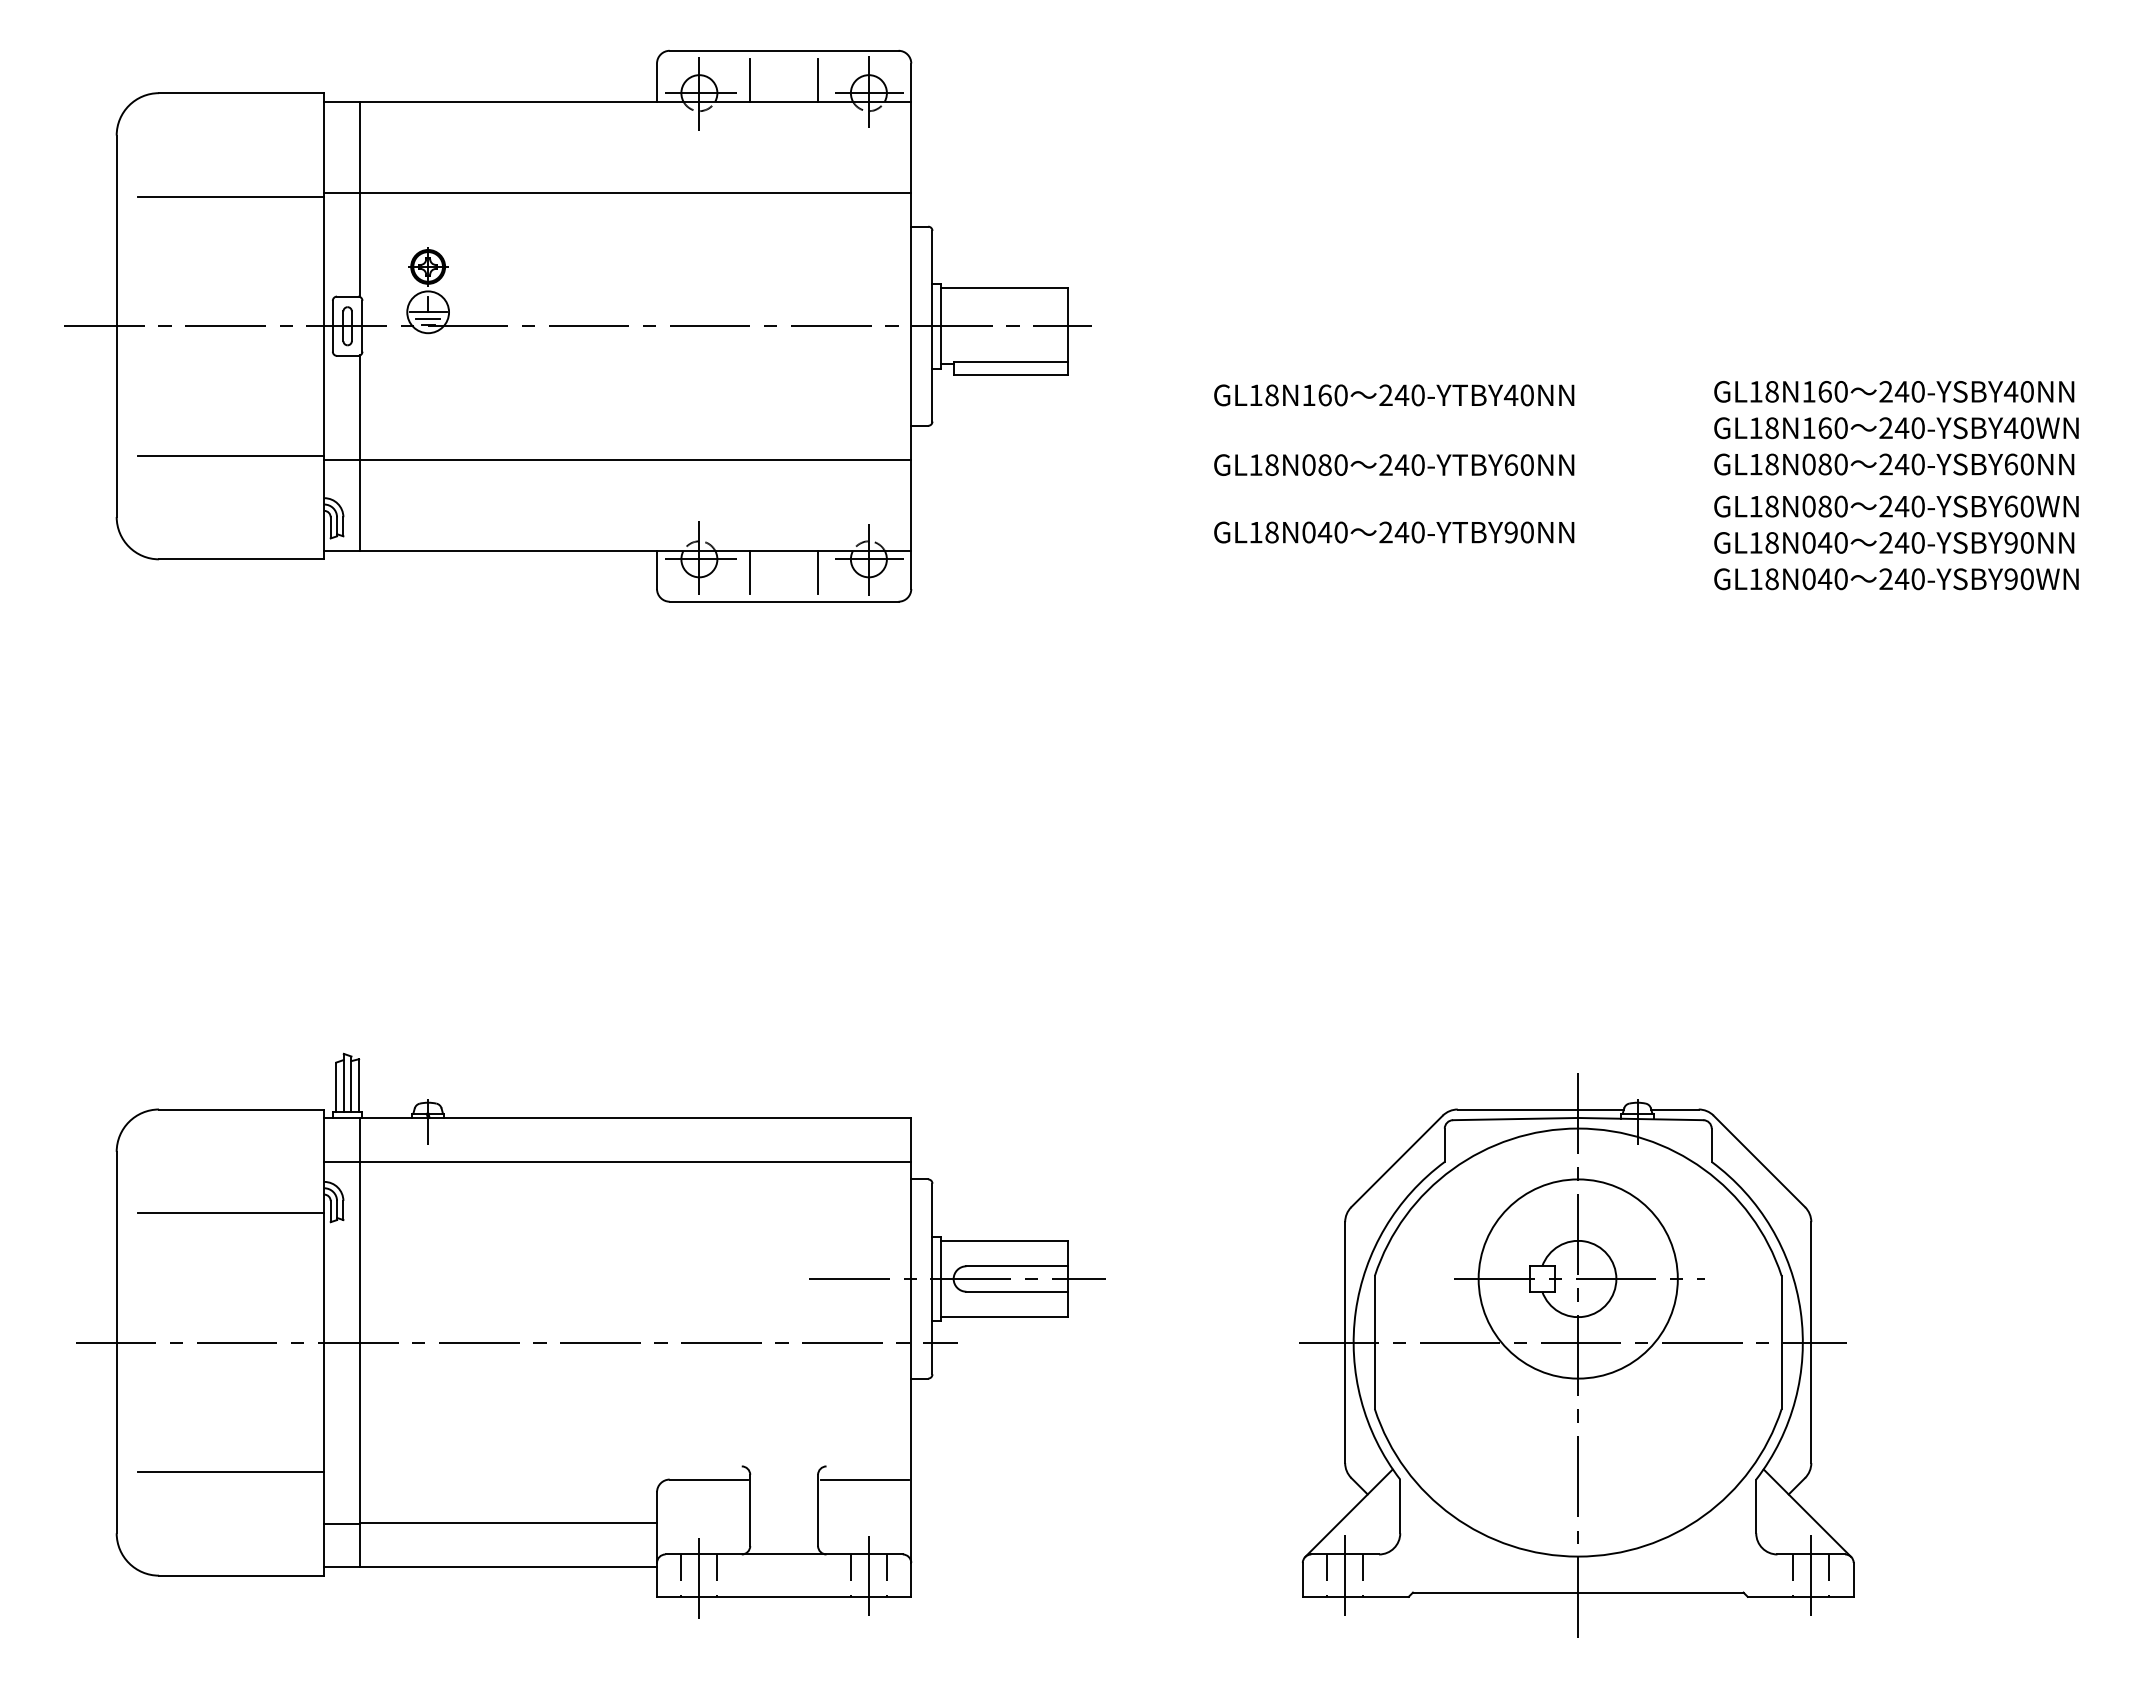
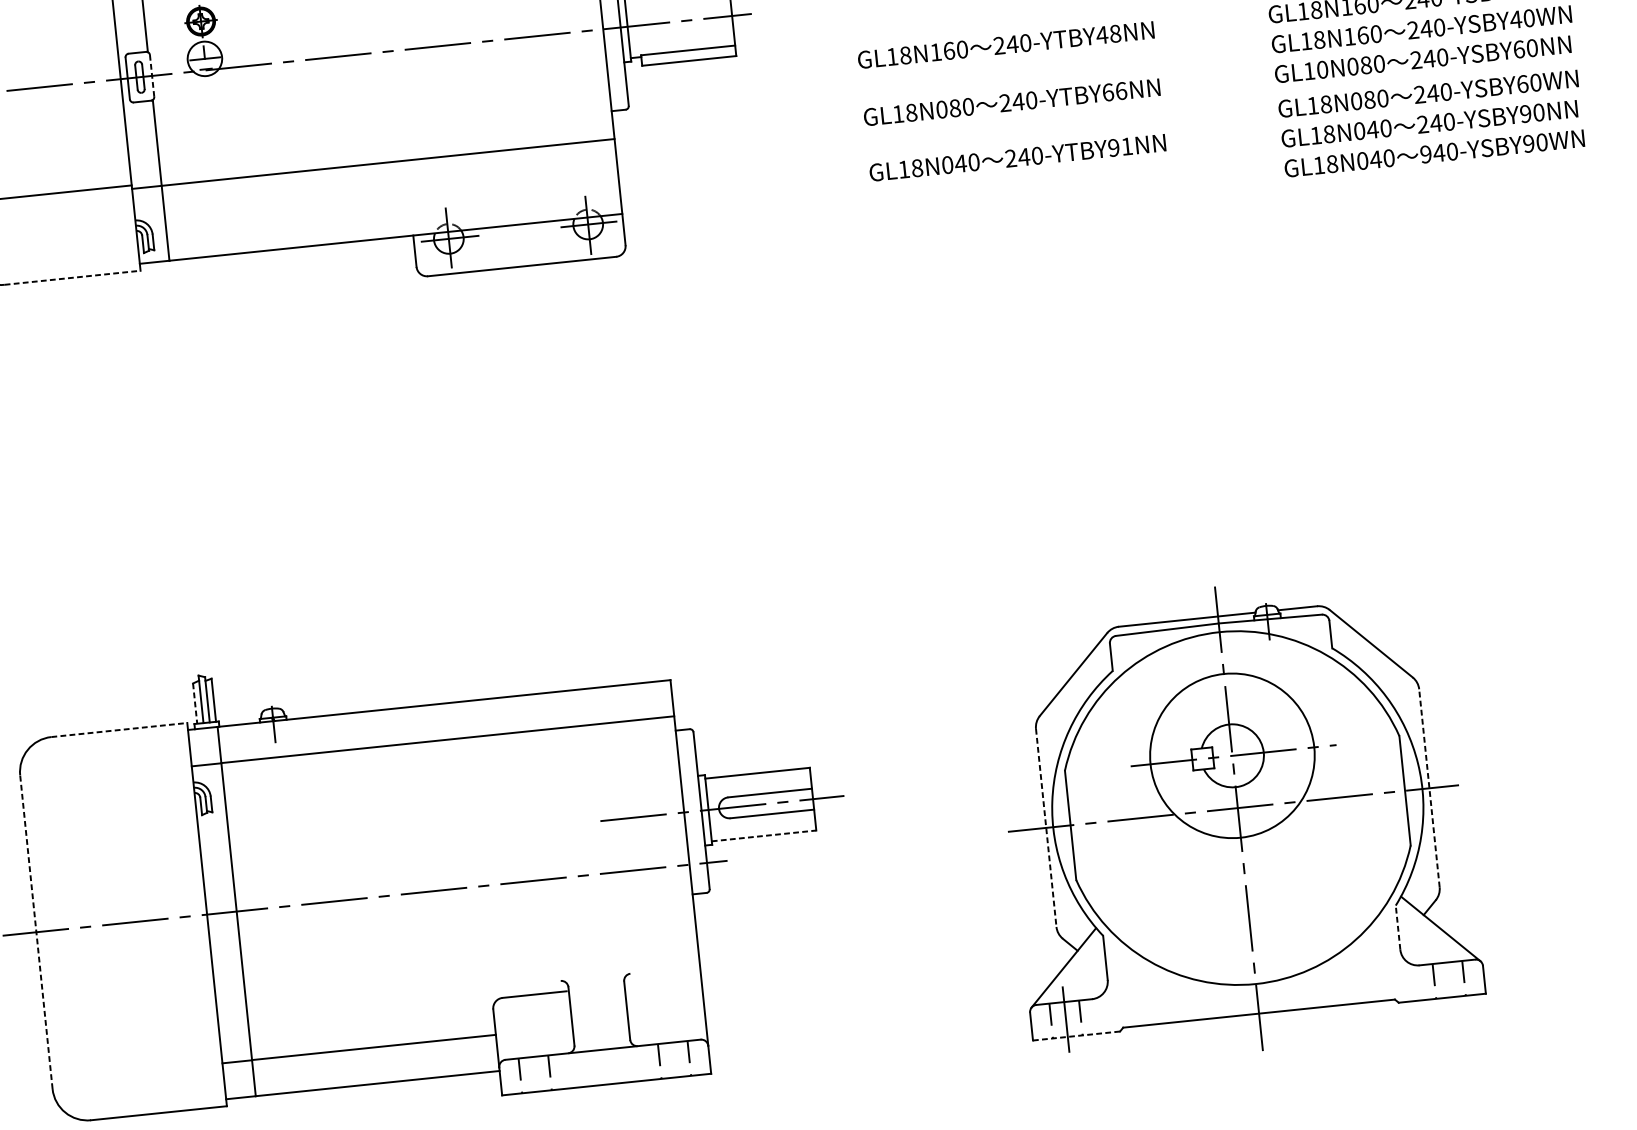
line: (428, 318) -> (205, 63), removed
line: (362, 325) -> (152, 75), solid -> dashed
text: (1526, 395) -> (1114, 33), 240-YTBY40NN -> 240-YTBY48NN
text: (1527, 464) -> (1121, 90), 240-YTBY60NN -> 240-YTBY66NN
text: (1771, 464) -> (1322, 69), GL18N080 -> GL10N080
text: (1526, 532) -> (1126, 146), 240-YTBY90NN -> 240-YTBY91NN
line: (241, 559) -> (72, 277), solid -> dashed
line: (750, 571) -> (491, 244), removed
line: (818, 571) -> (547, 238), removed
text: (1885, 579) -> (1425, 154), 240-YSBY90WN -> 940-YSBY90WN
line: (336, 1087) -> (195, 703), solid -> dashed
line: (241, 1109) -> (119, 730), solid -> dashed
line: (230, 1213) -> (118, 816), removed
line: (1004, 1317) -> (764, 836), solid -> dashed
line: (116, 1342) -> (36, 932), solid -> dashed
line: (1811, 1342) -> (1429, 788), solid -> dashed
line: (1345, 1343) -> (1046, 828), solid -> dashed
line: (230, 1471) -> (140, 1028), removed
line: (864, 1479) -> (662, 981), removed
line: (1756, 1506) -> (1398, 927), solid -> dashed
line: (868, 1575) -> (674, 1059), removed
line: (699, 1578) -> (535, 1076), removed
line: (1811, 1579) -> (1449, 983), removed
line: (1355, 1596) -> (1076, 1035), solid -> dashed

